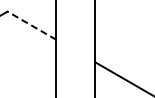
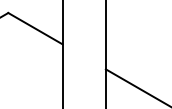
line: (31, 25) -> (34, 28), dashed -> solid

